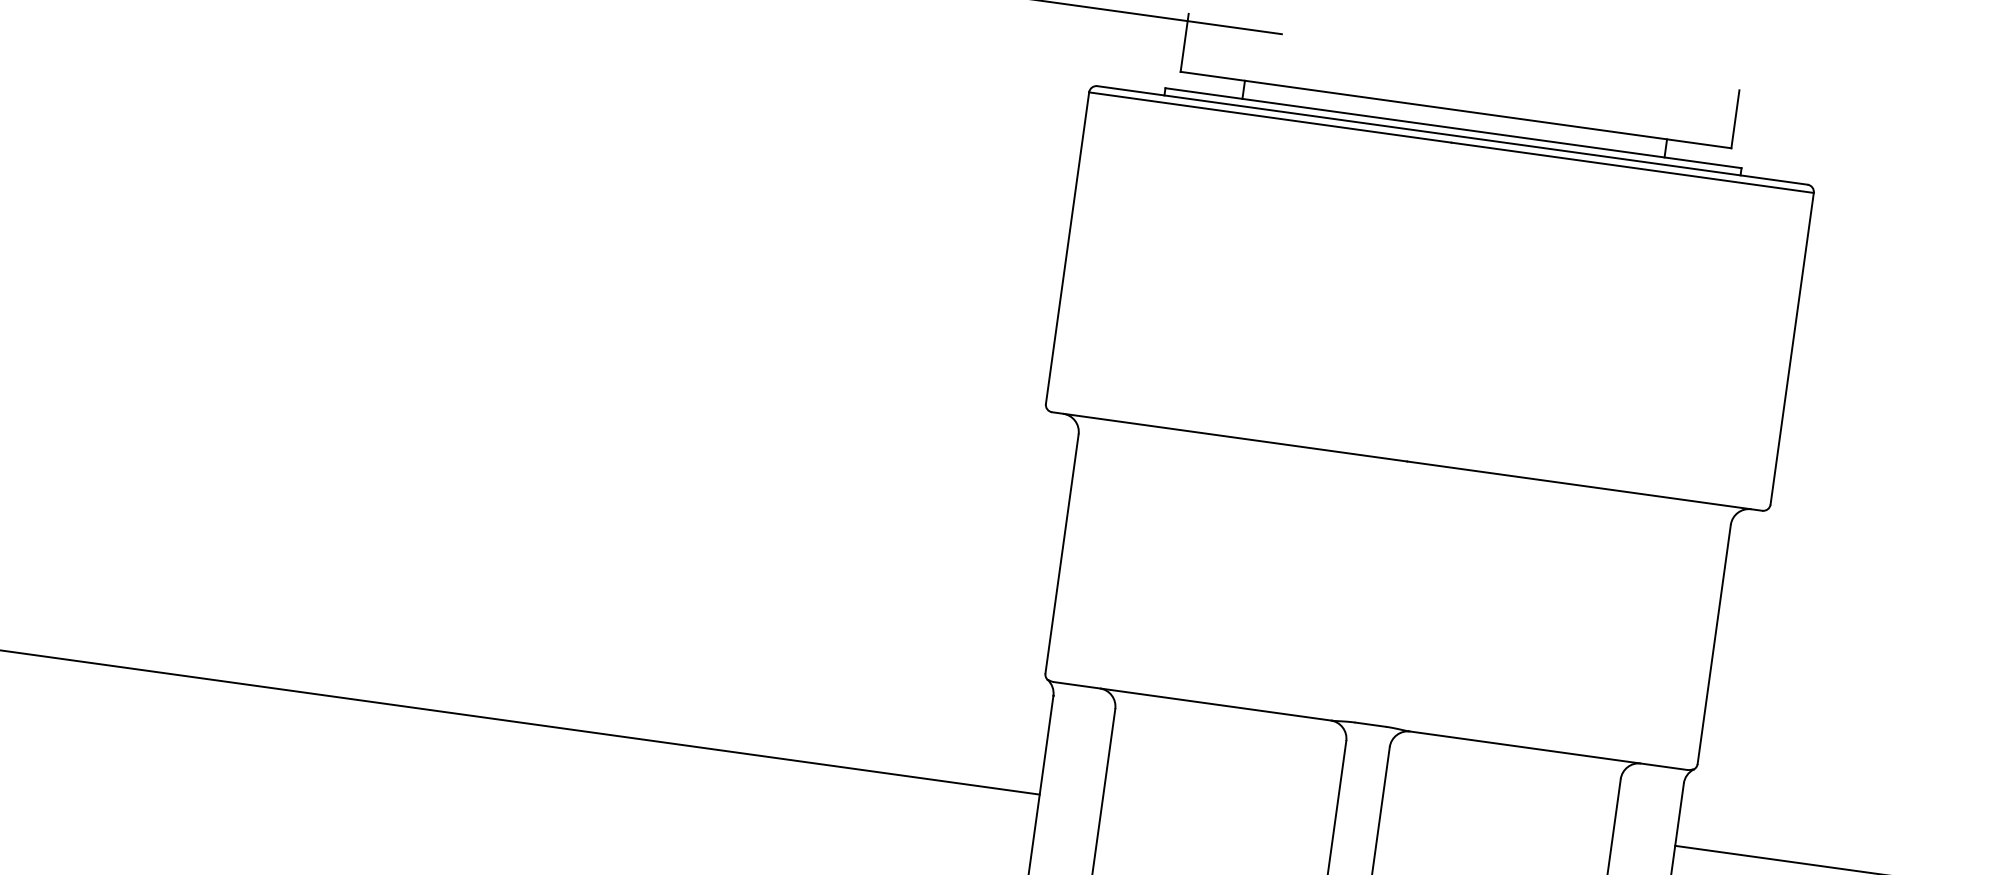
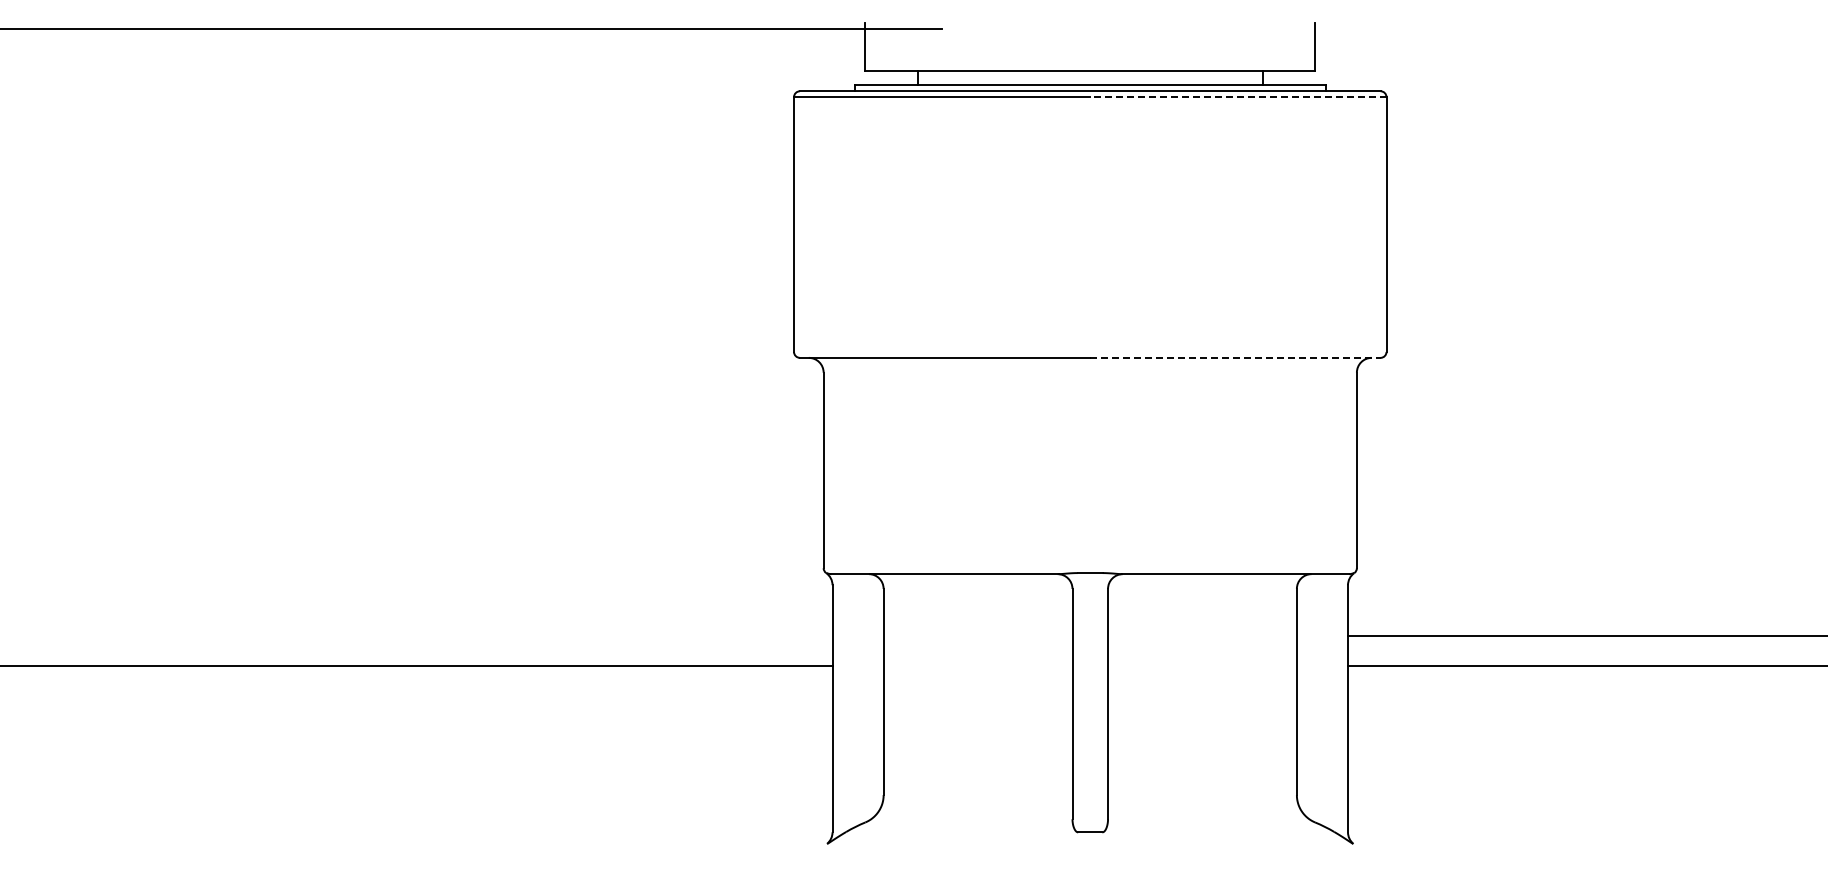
line: (1631, 168) -> (1237, 97), solid -> dashed
line: (1584, 485) -> (1235, 357), solid -> dashed

